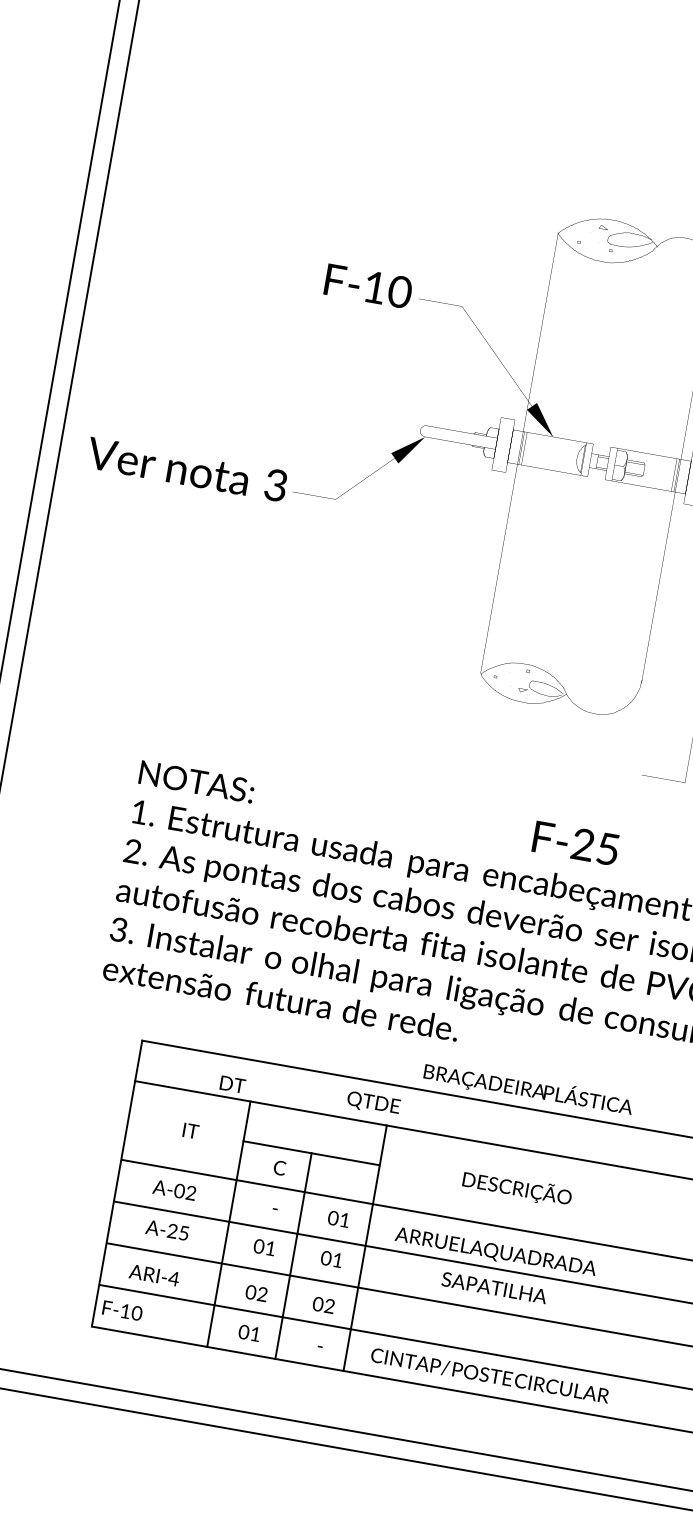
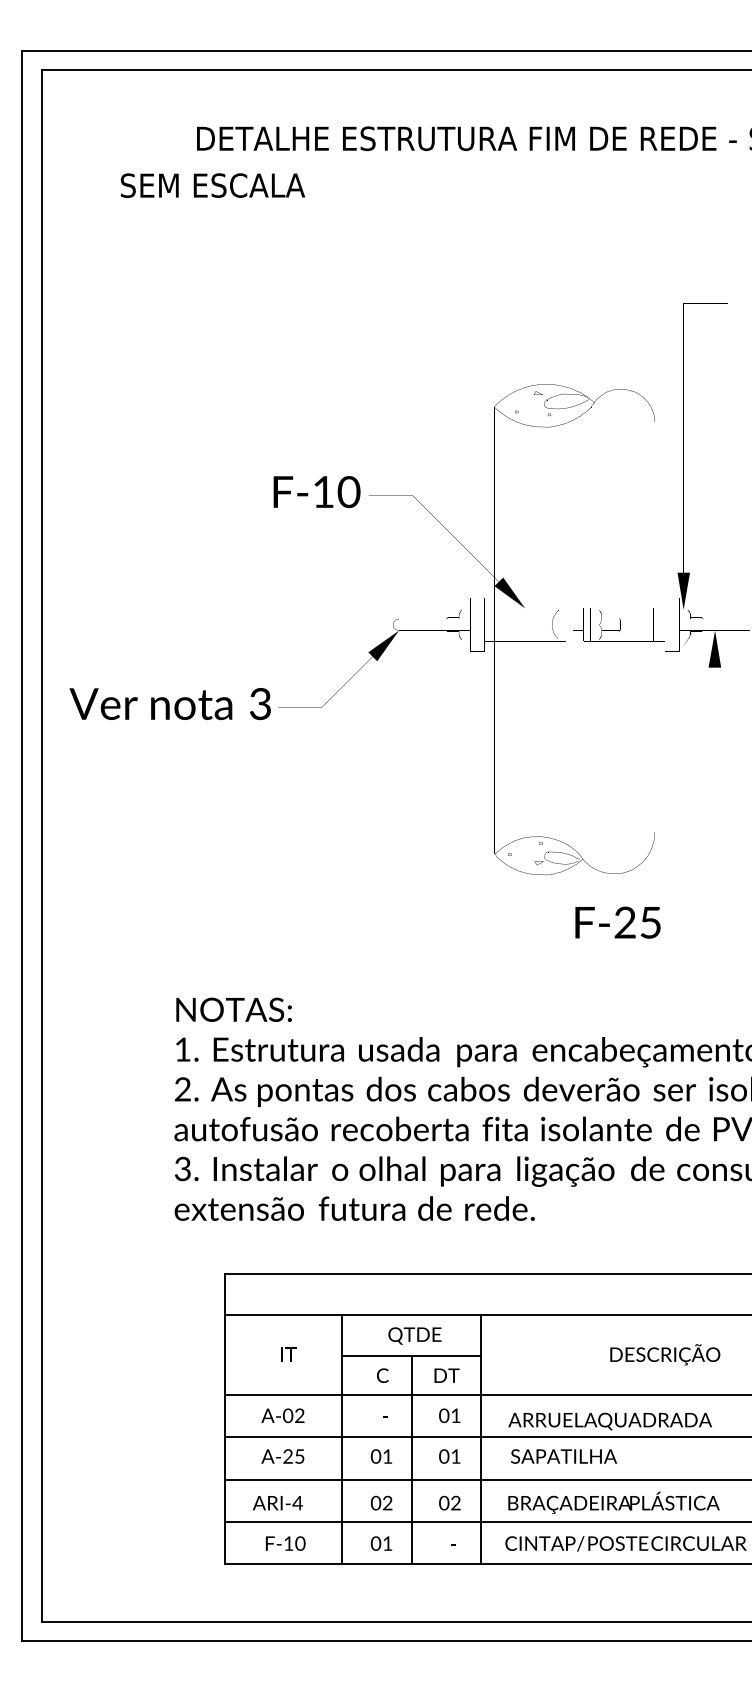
text: (575, 843) -> (617, 922), moved
text: (232, 1084) -> (446, 1375), moved
text: (528, 1088) -> (613, 1502), moved
text: (373, 1103) -> (414, 1335), moved
text: (517, 1188) -> (665, 1354), moved
text: (493, 1287) -> (563, 1456), moved
text: (122, 1310) -> (285, 1543), moved

